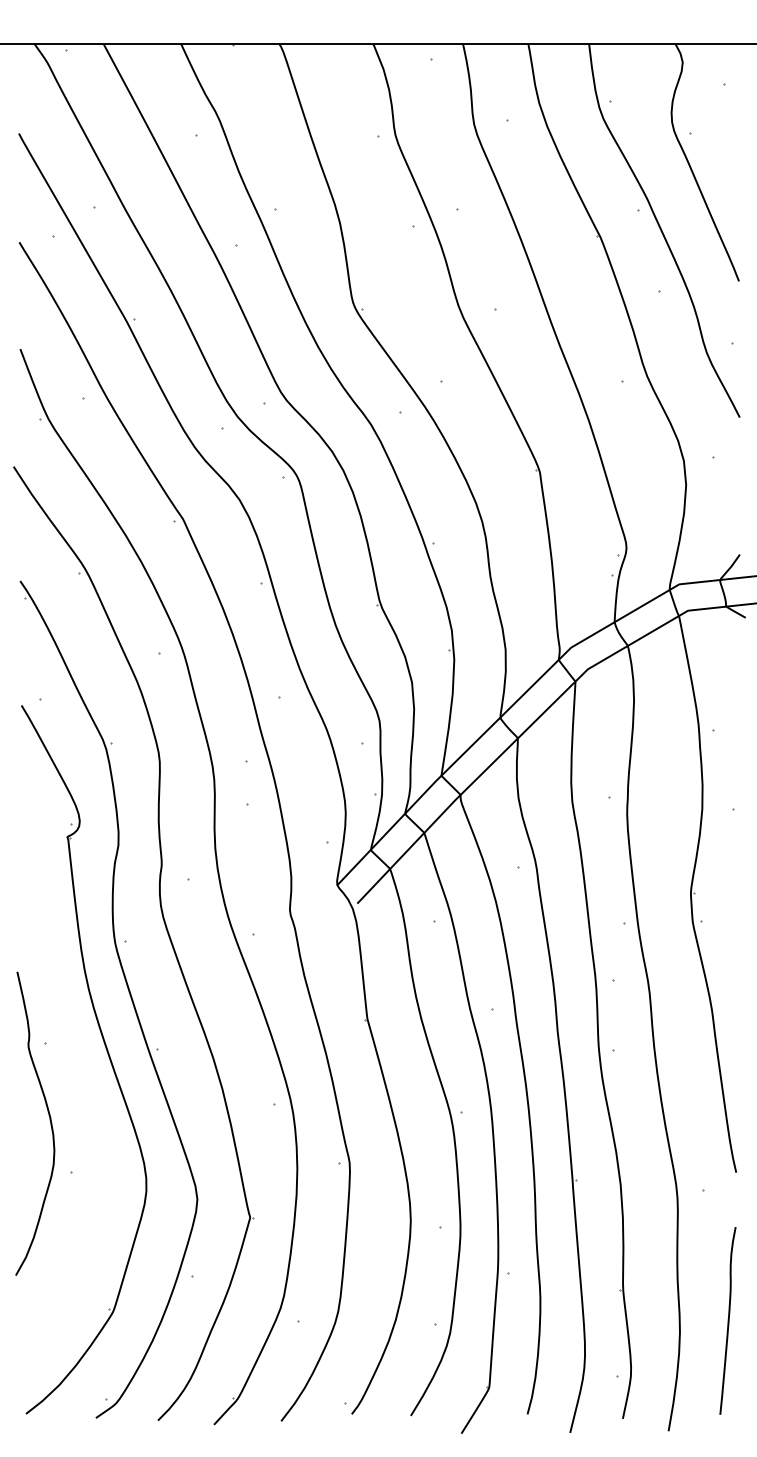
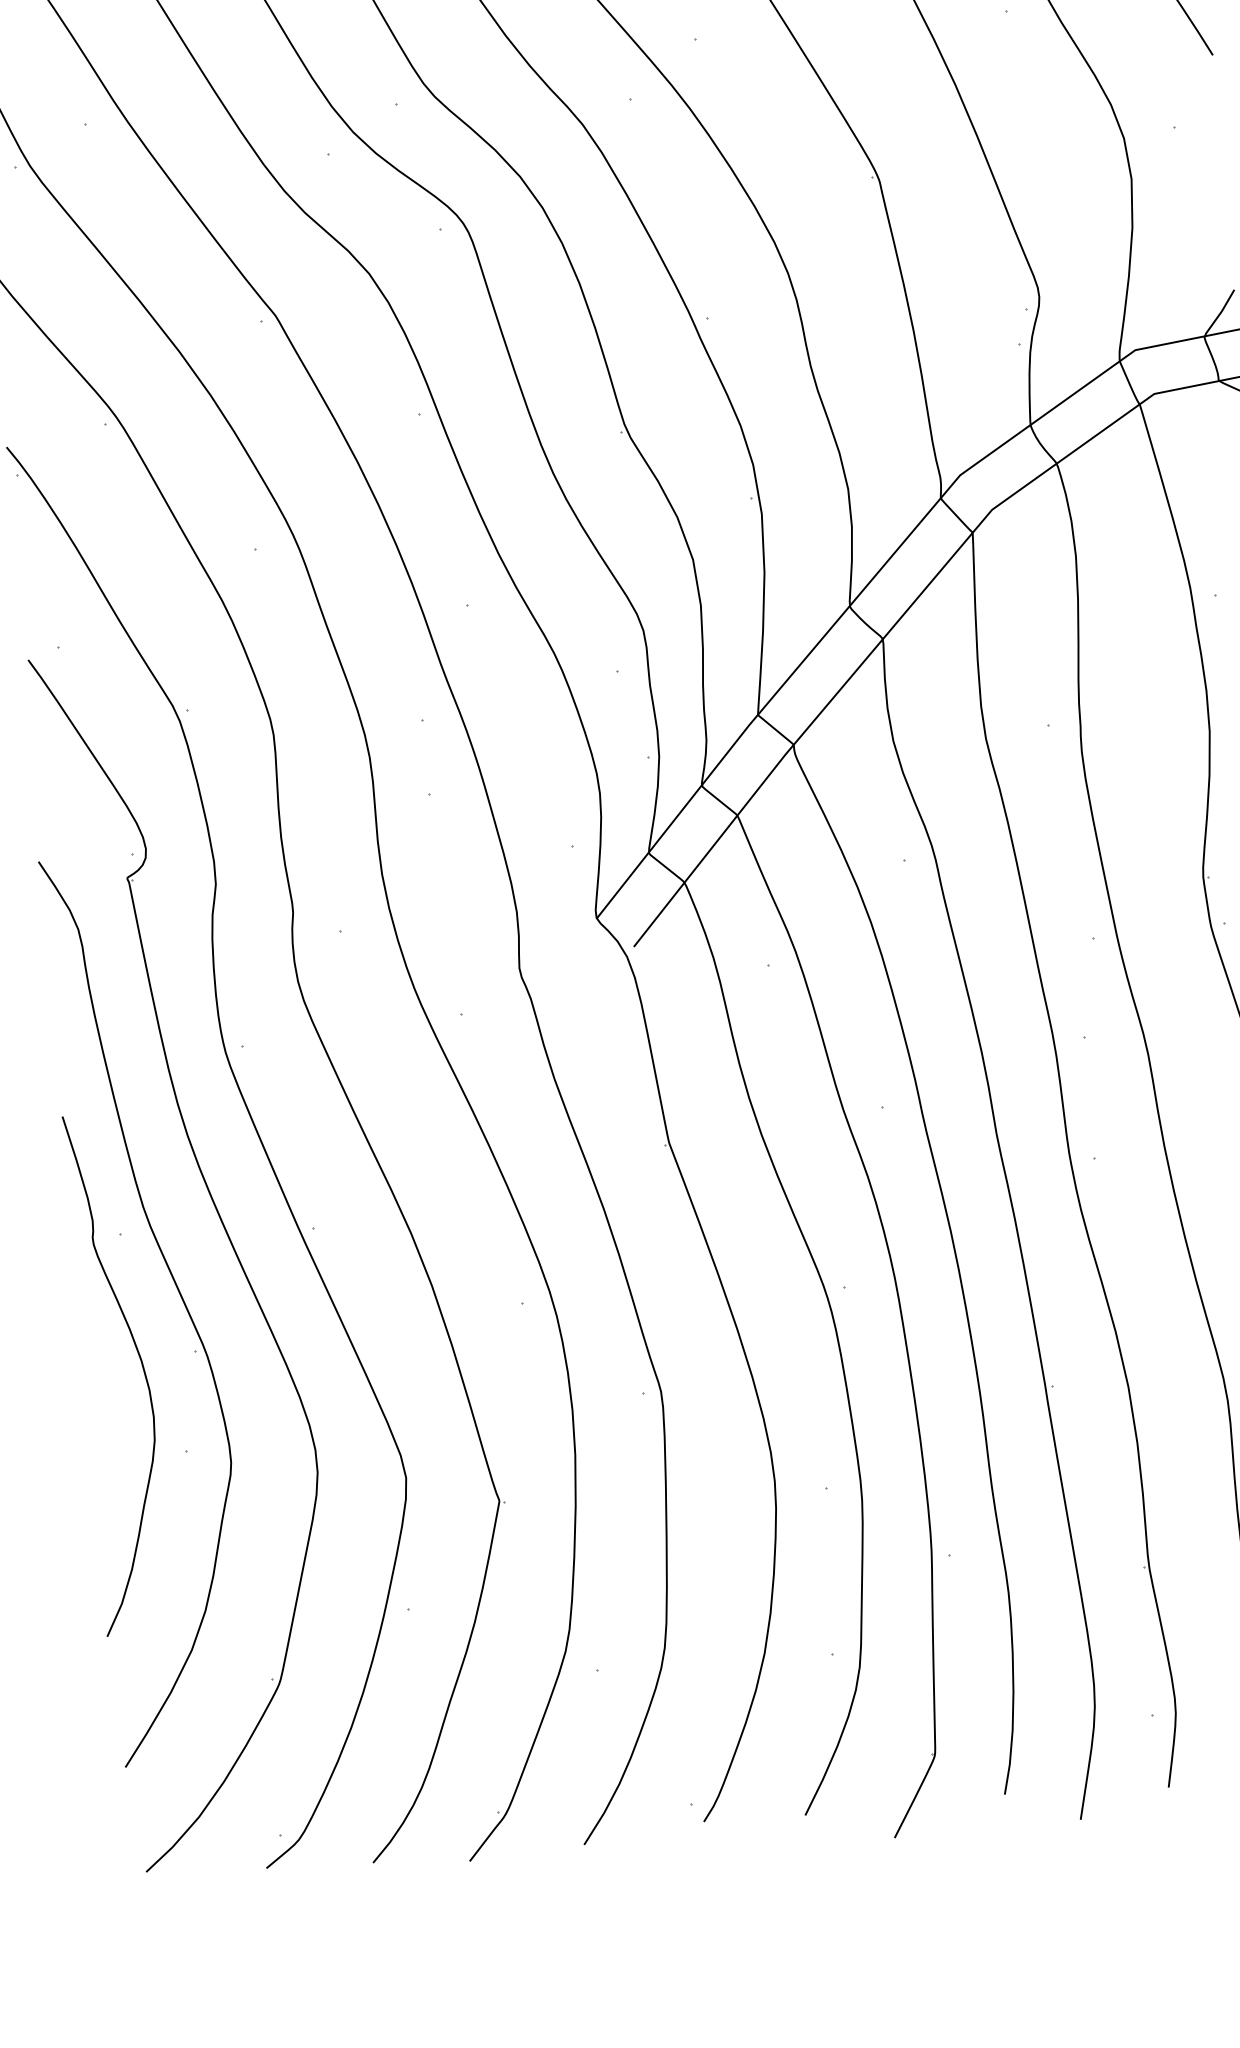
part: (75, 1082) -> (179, 1296), added

